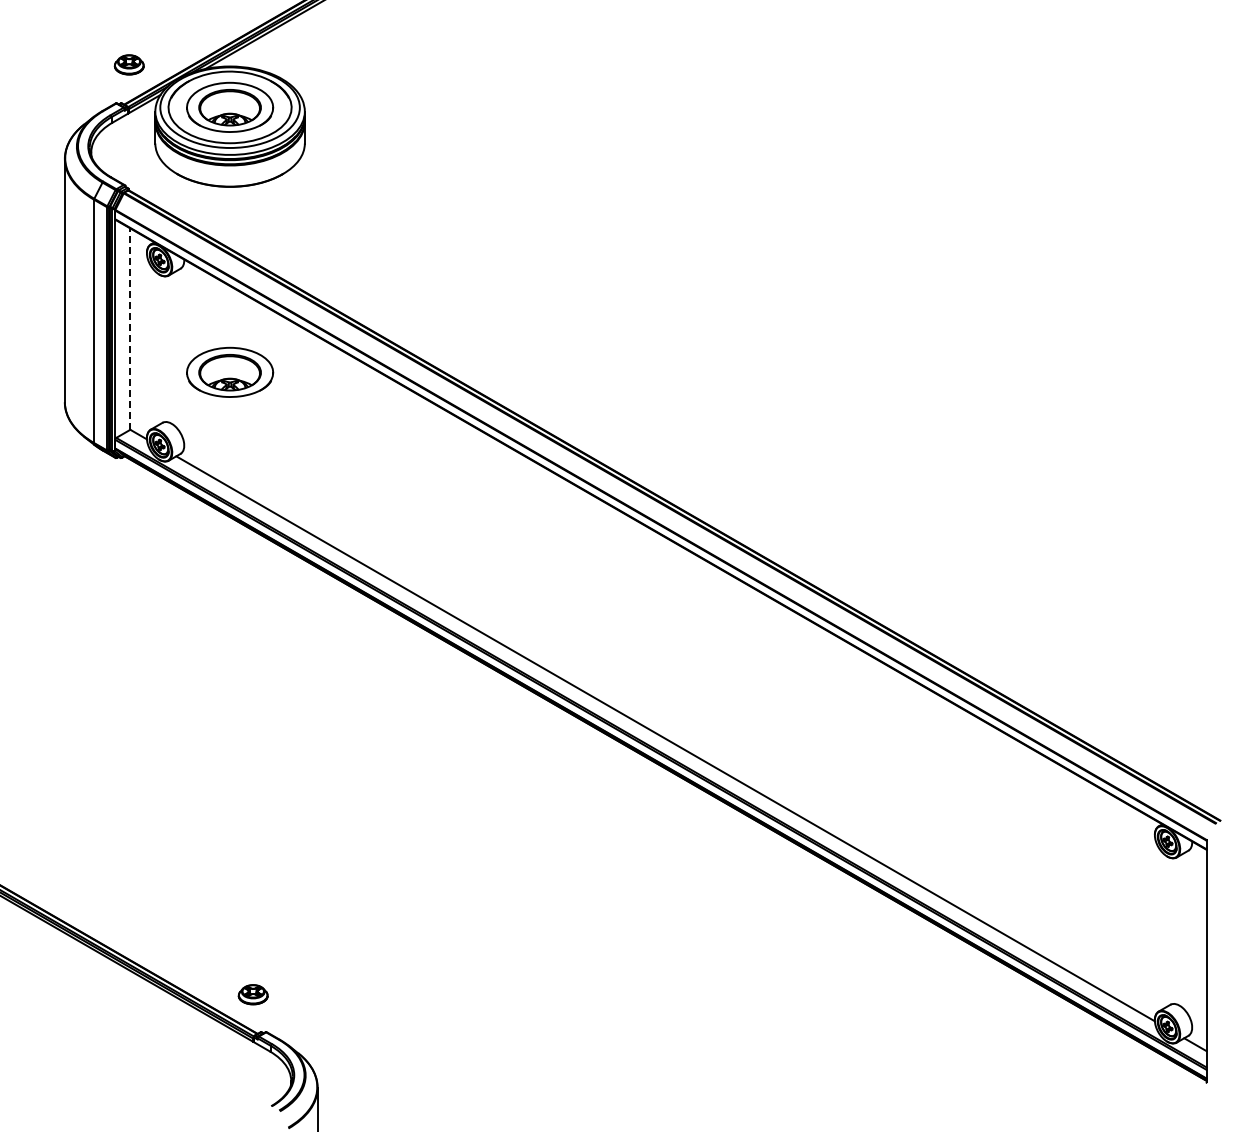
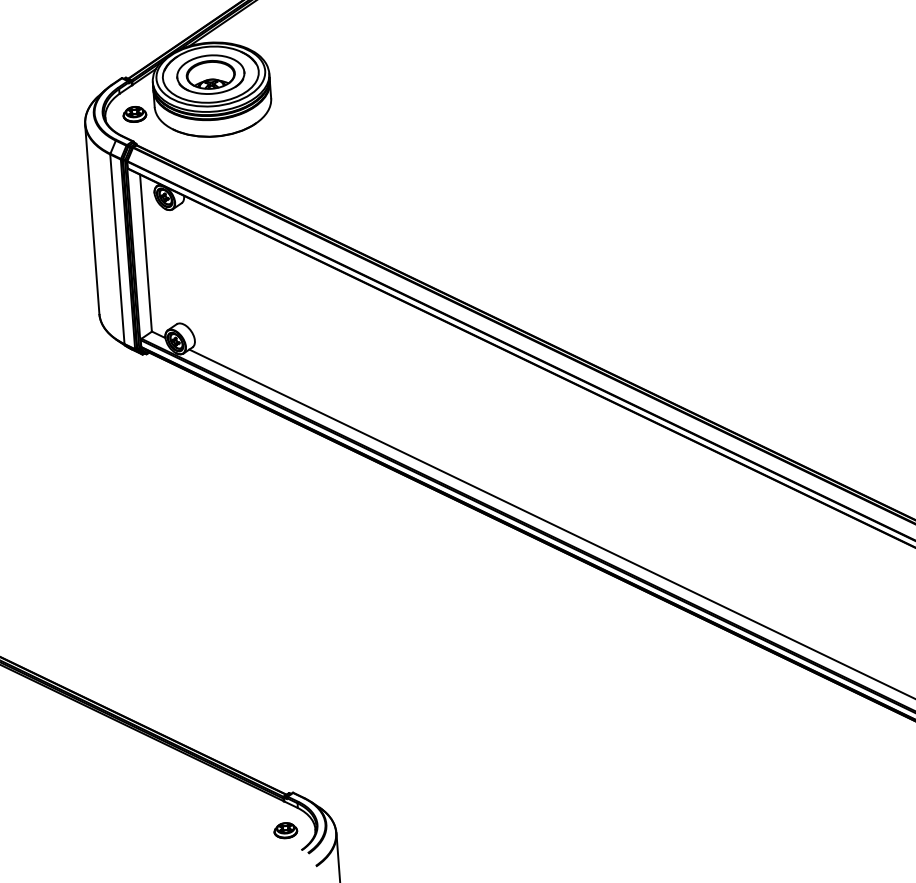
part: (128, 64) -> (134, 114), moved
line: (130, 329) -> (146, 253), dashed -> solid
part: (230, 371) -> (226, 280), removed
part: (252, 994) -> (285, 830), moved

